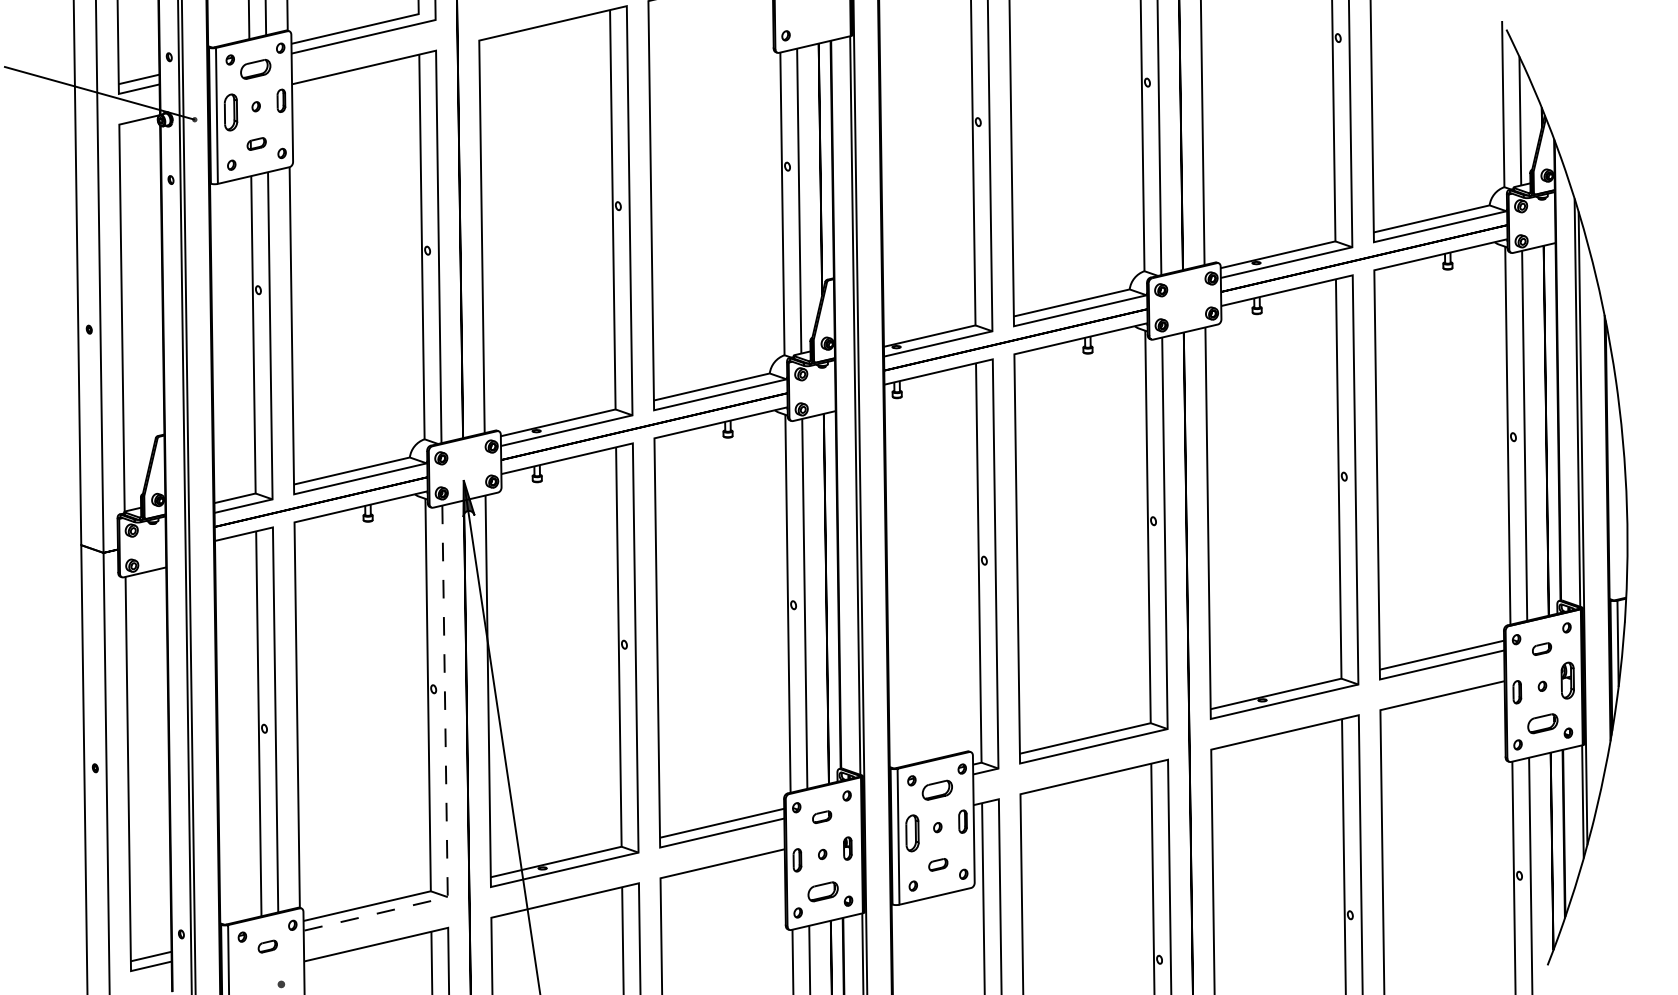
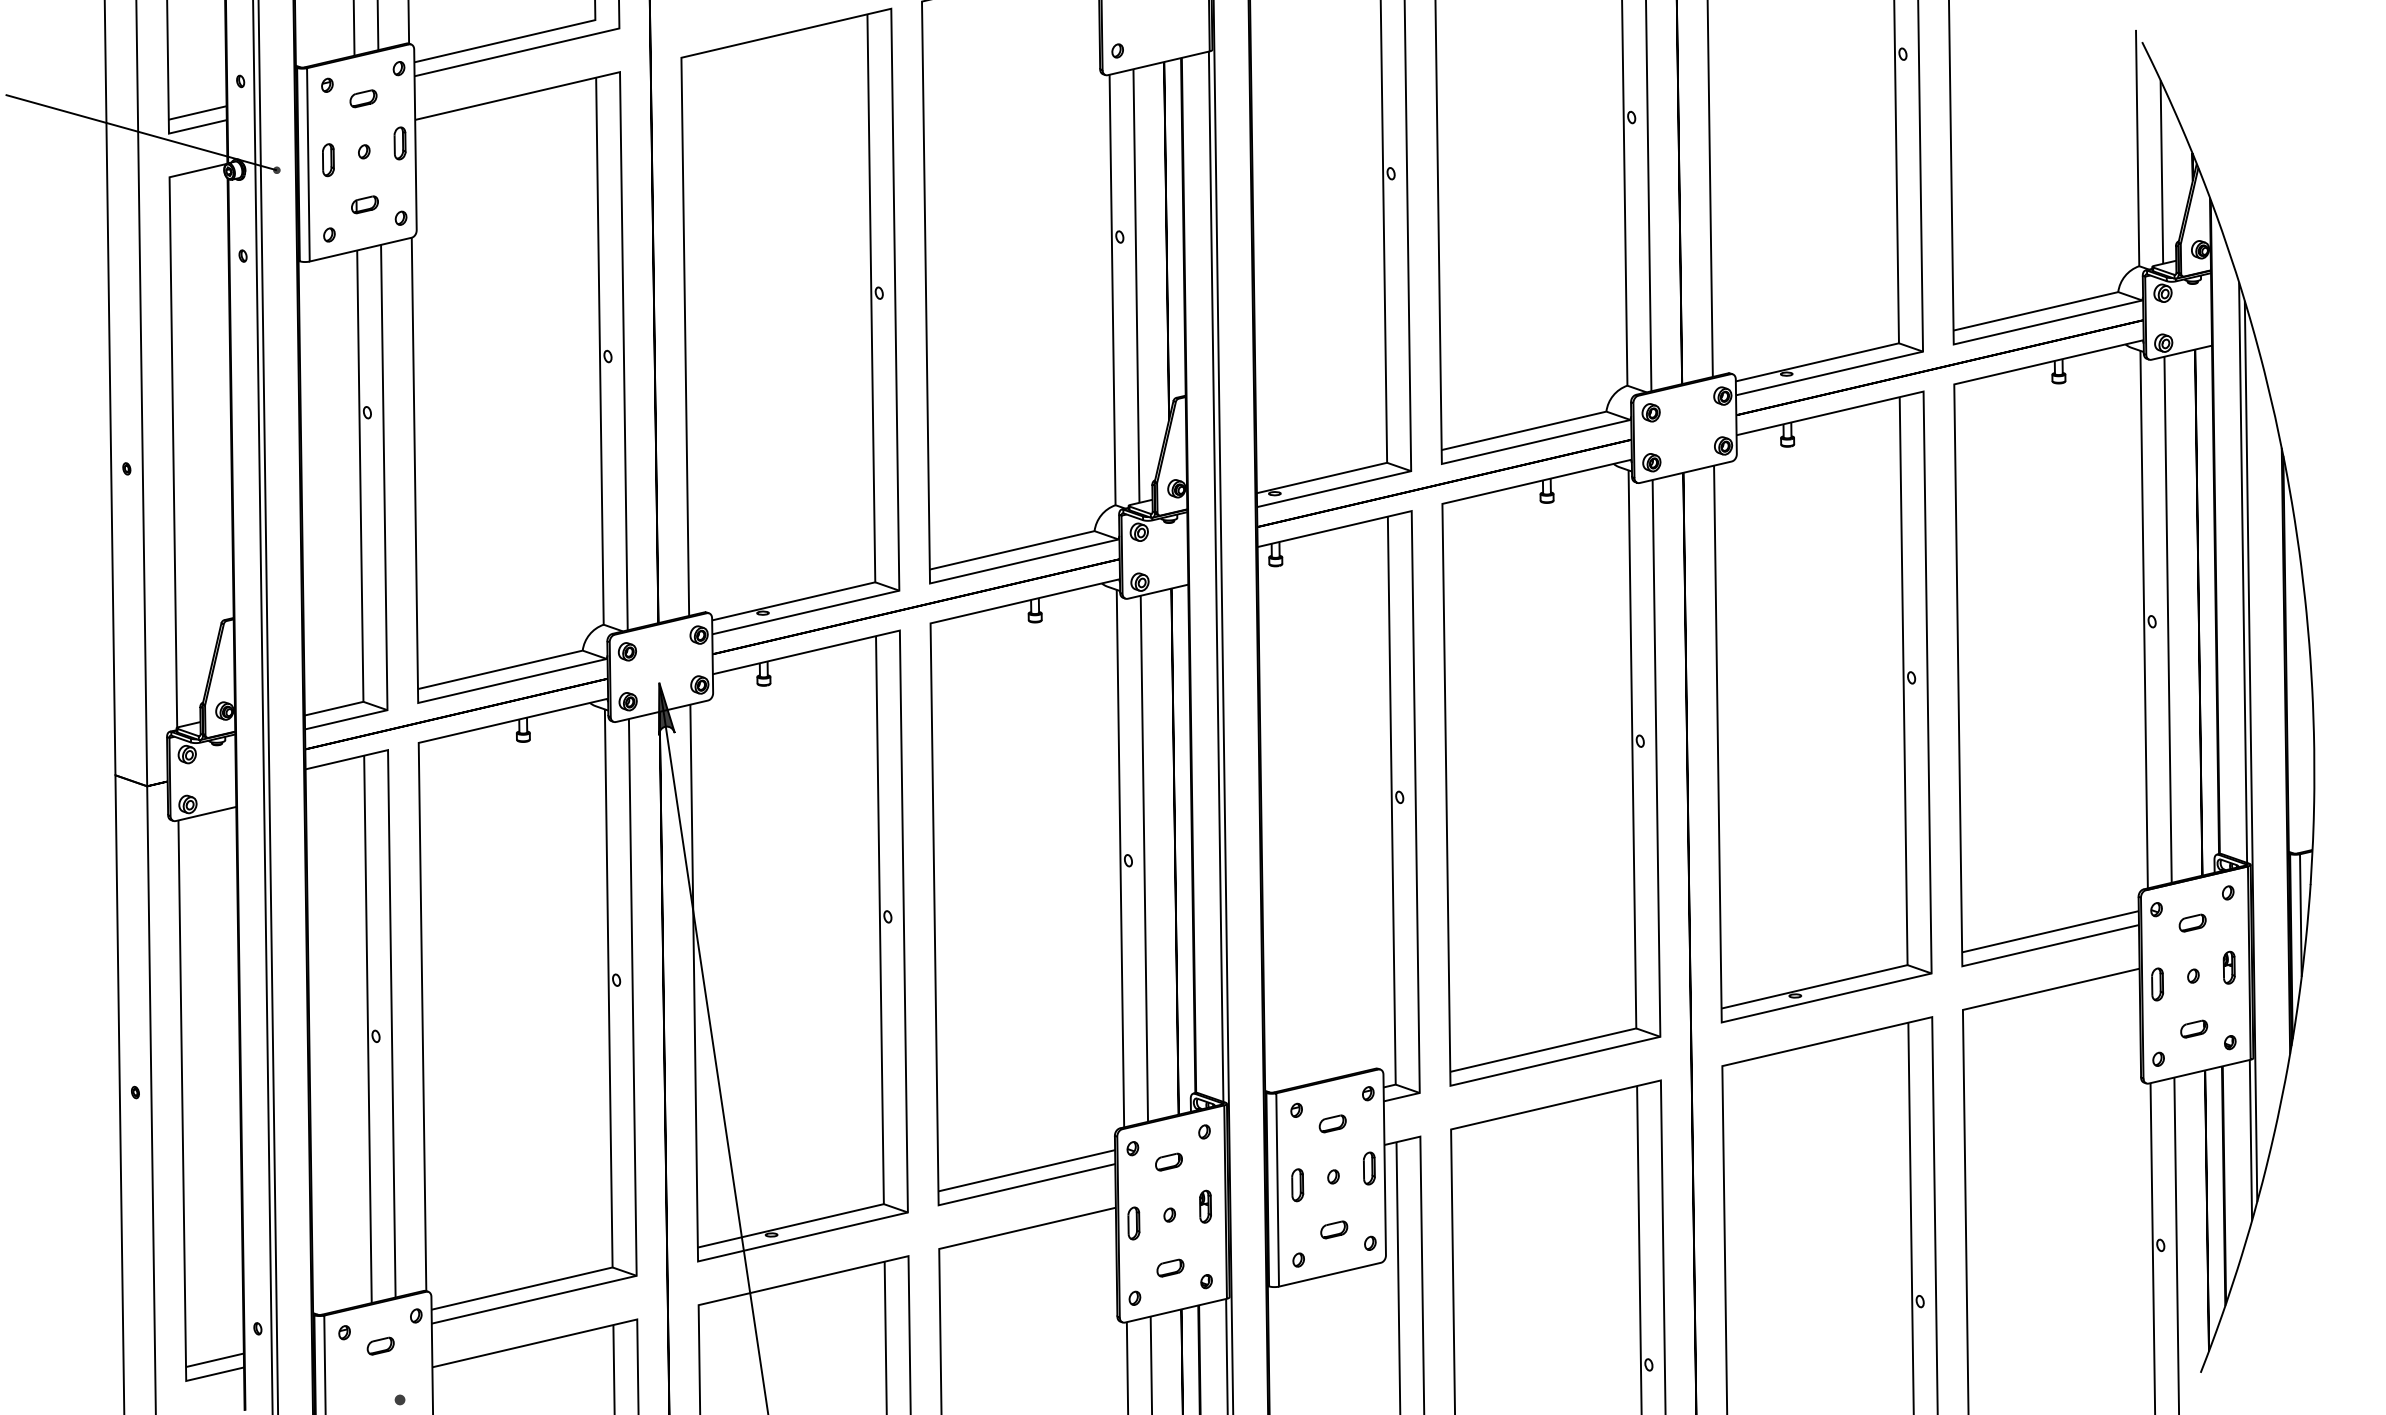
part: (255, 69) -> (363, 98), size x0.62
part: (231, 112) -> (328, 160), size x0.62
part: (1567, 680) -> (2228, 967), size x0.62
part: (1543, 723) -> (2194, 1028), size x0.62
line: (446, 775) -> (634, 1103), dashed -> solid
part: (937, 790) -> (1332, 1123), size x0.62
part: (912, 833) -> (1297, 1185), size x0.62
part: (823, 891) -> (1170, 1267), size x0.62

